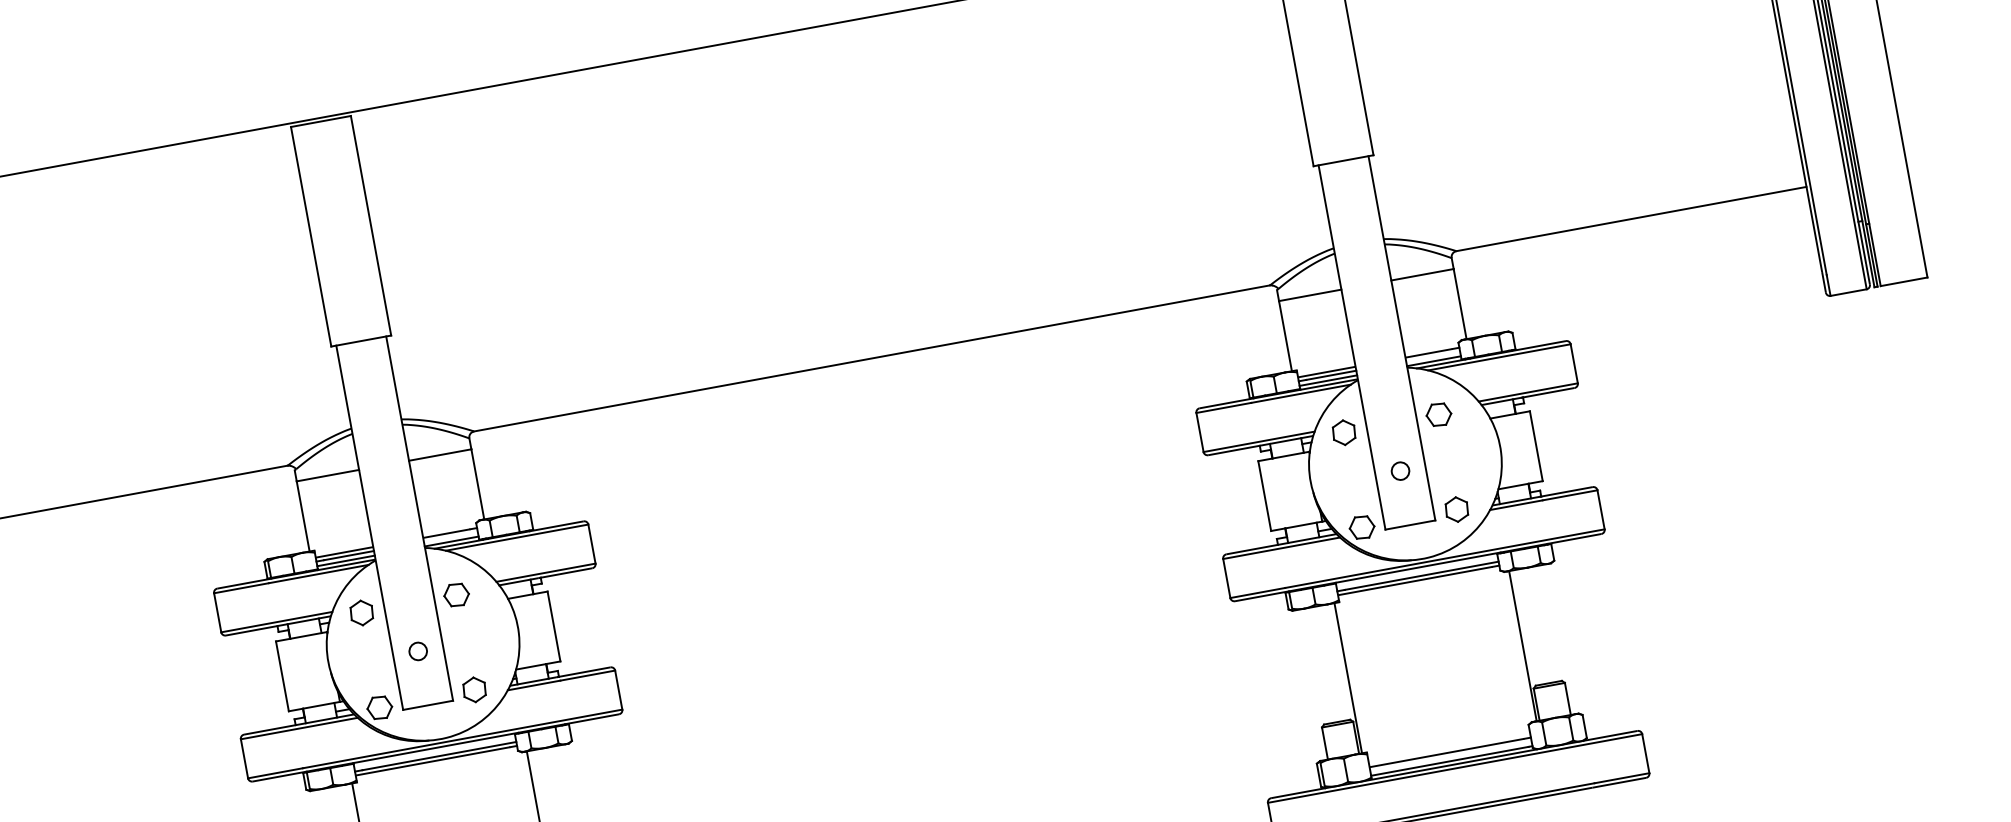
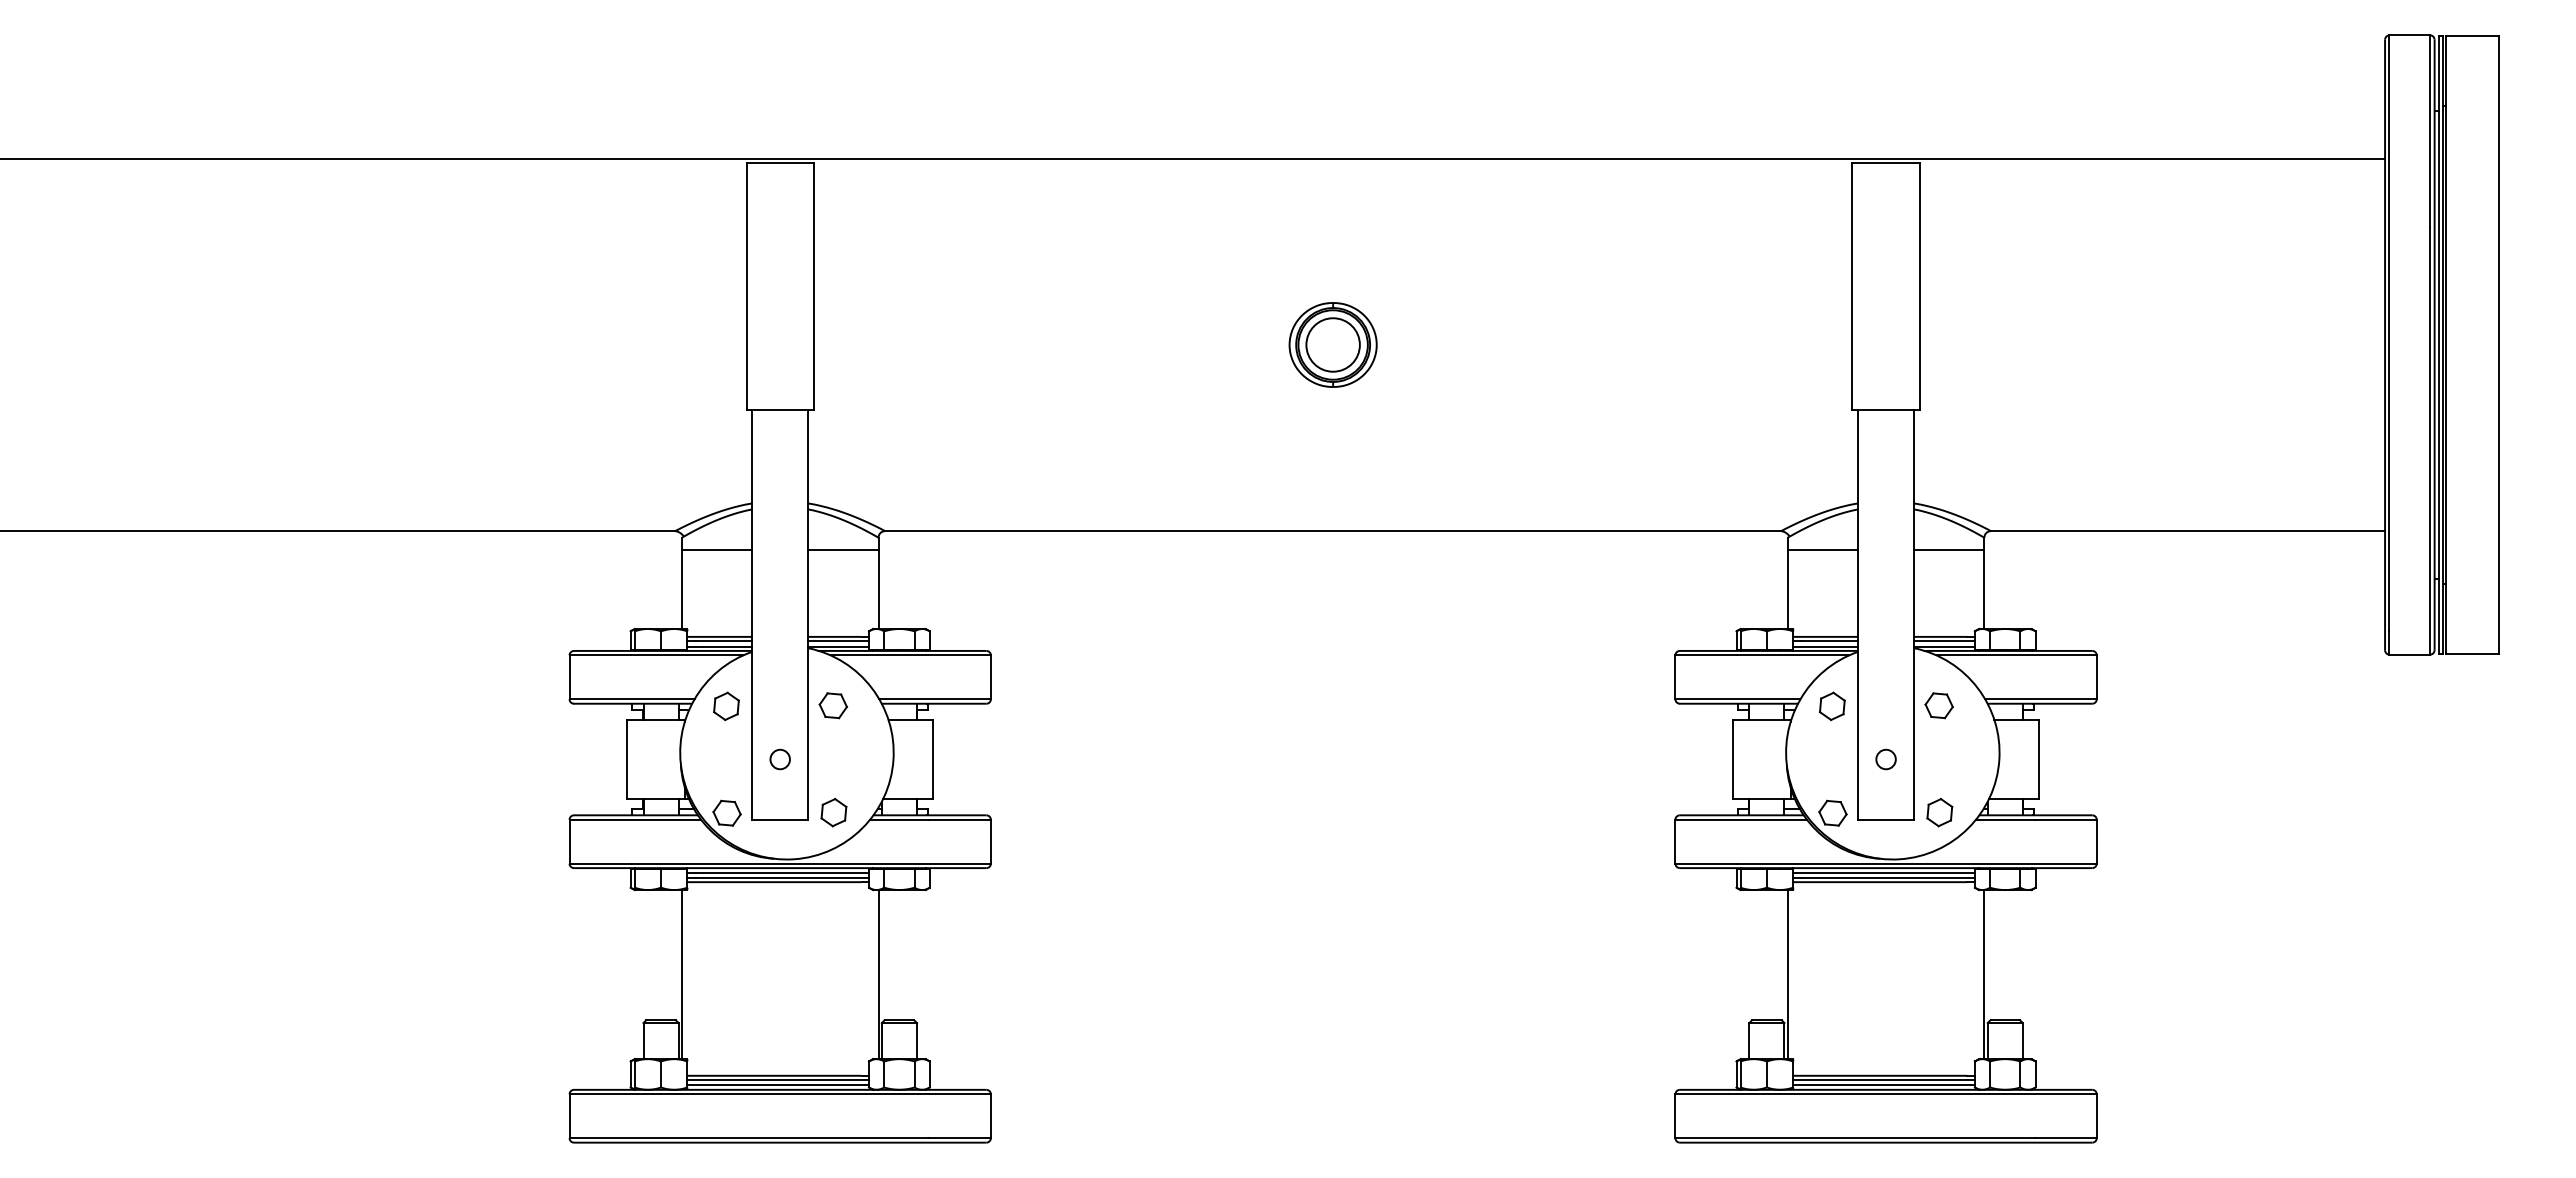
part: (841, 192) -> (1332, 344), added
line: (1433, 356) -> (1944, 641), added
line: (450, 537) -> (838, 641), added
line: (1416, 571) -> (1883, 872), added
line: (434, 752) -> (777, 872), added
line: (1450, 756) -> (1883, 1080), added

